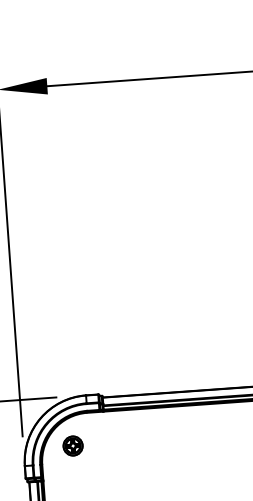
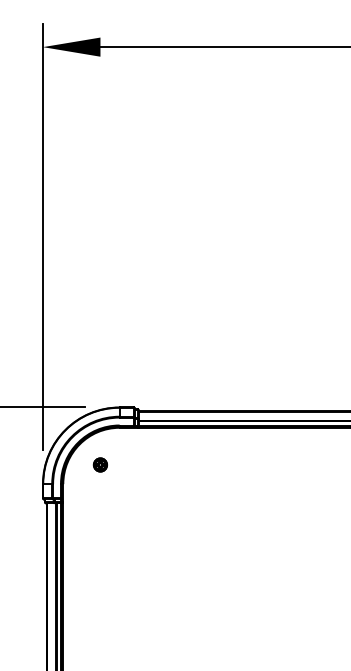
part: (73, 445) -> (100, 464), size x0.6

